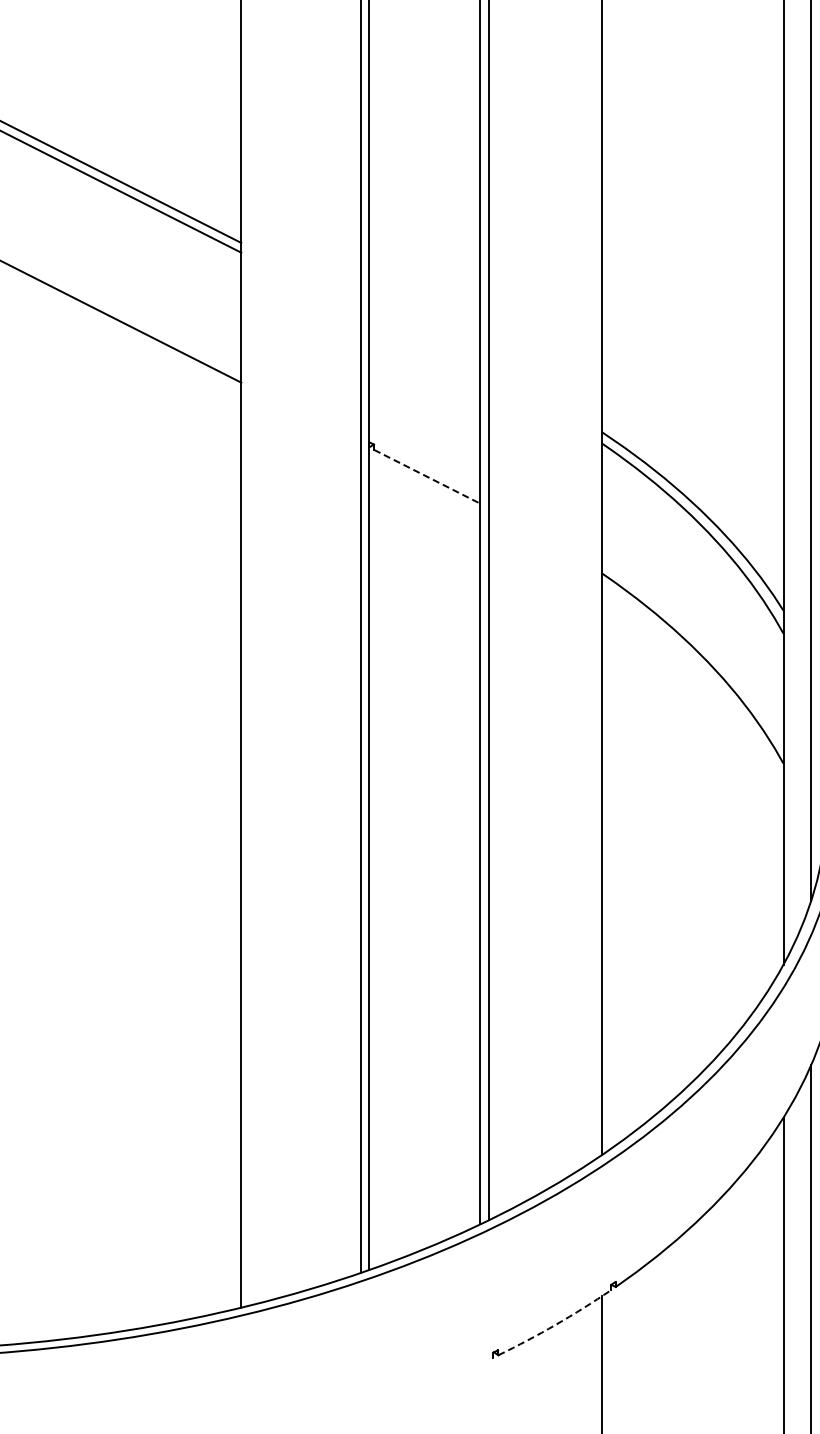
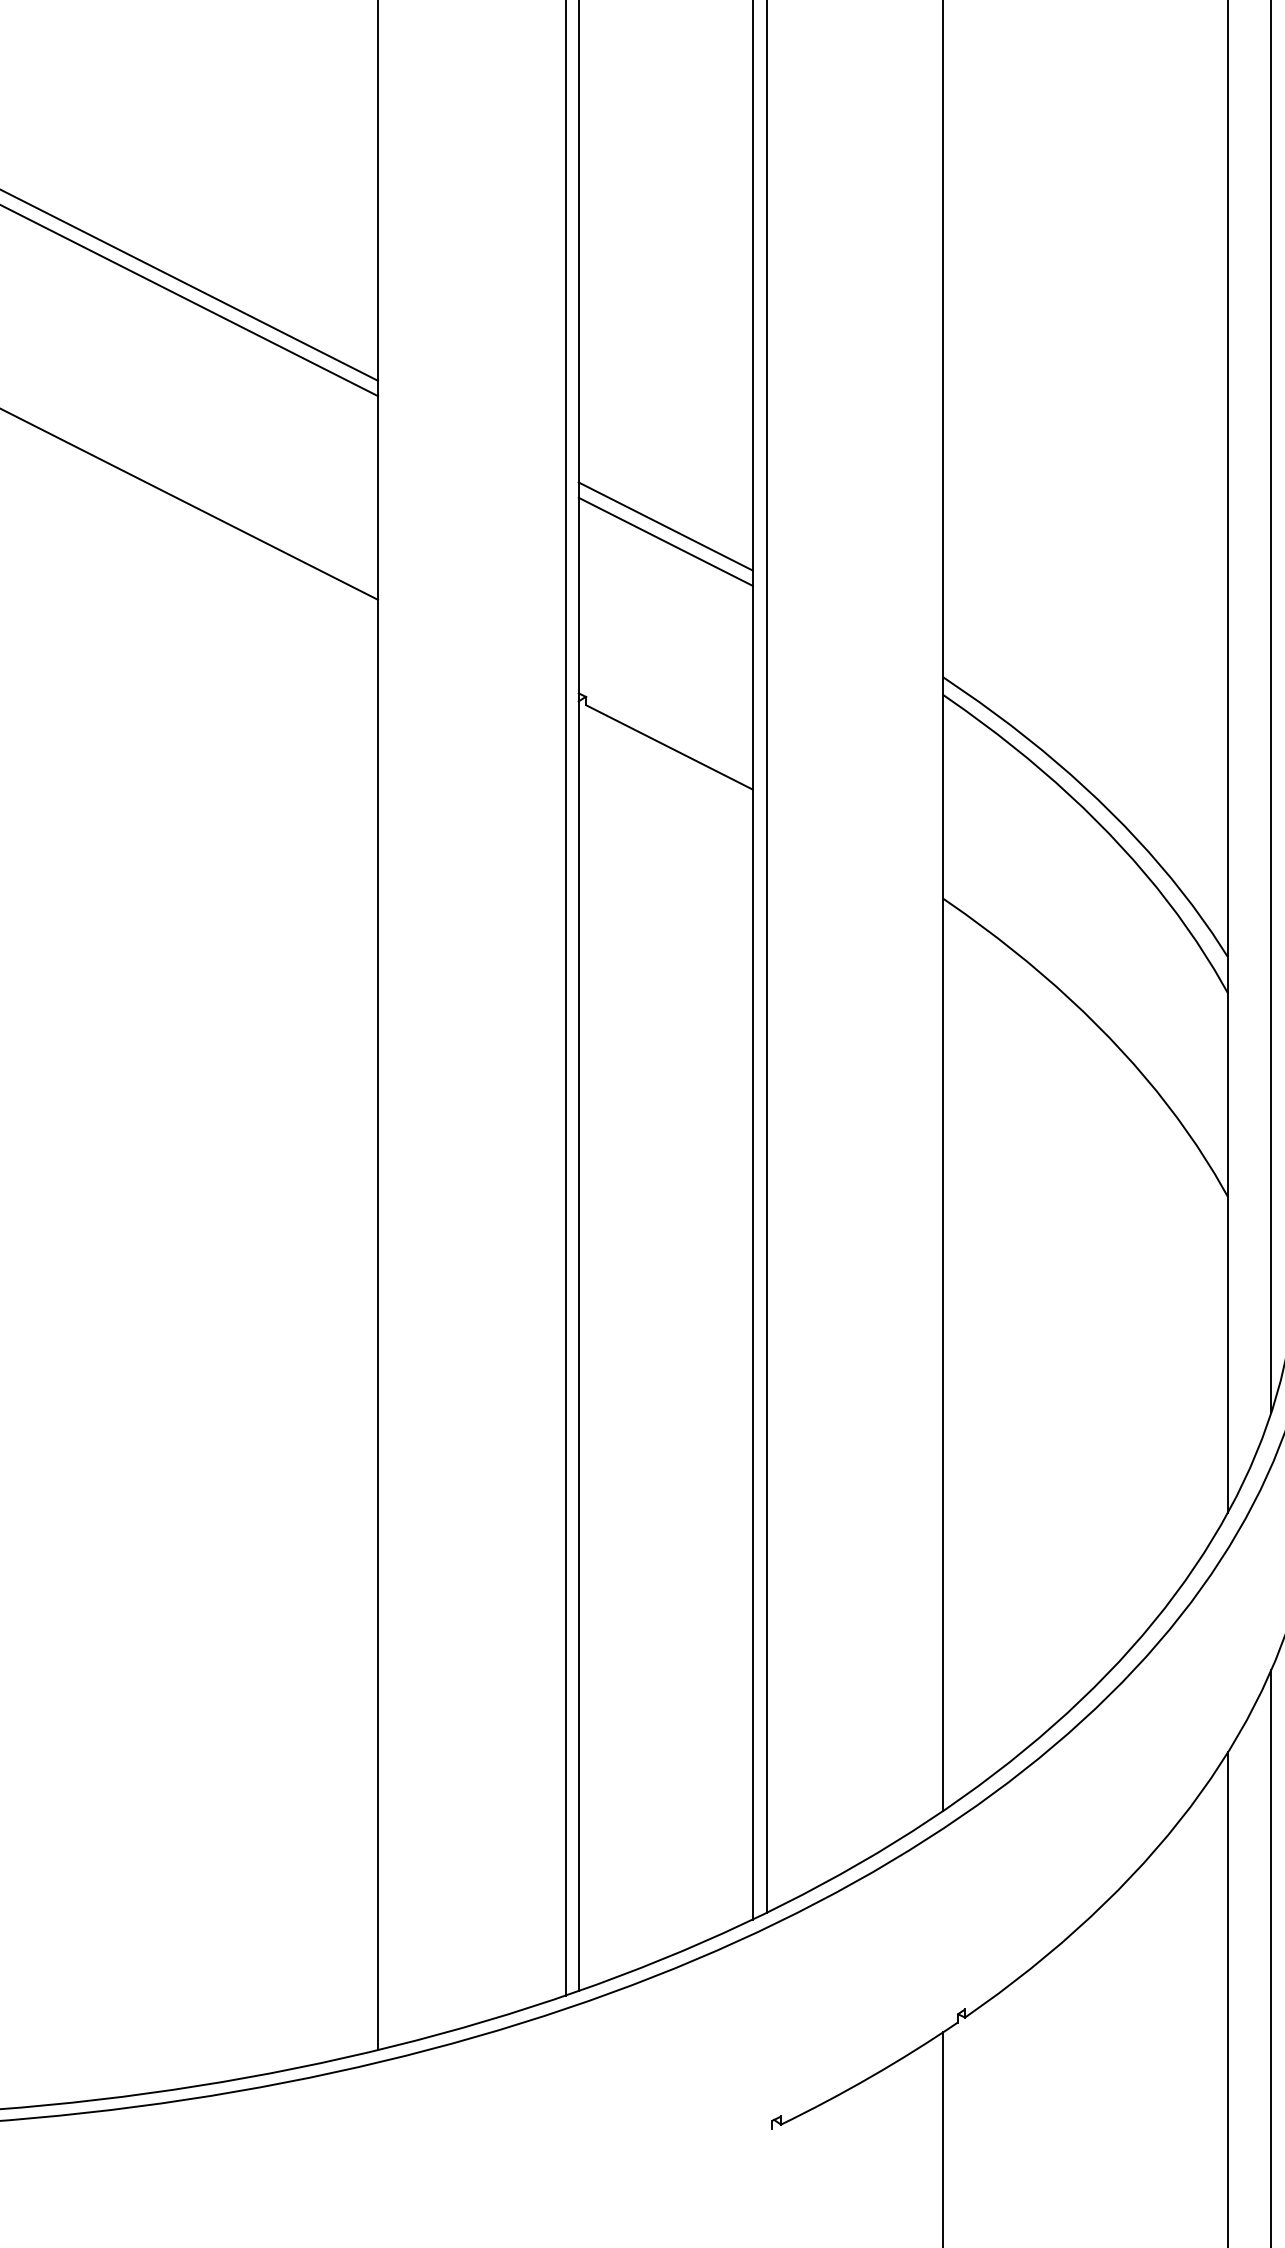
line: (424, 335) -> (665, 525), added
line: (424, 345) -> (665, 541), added
line: (427, 476) -> (669, 746), dashed -> solid
arc: (555, 1324) -> (870, 2076), dashed -> solid

